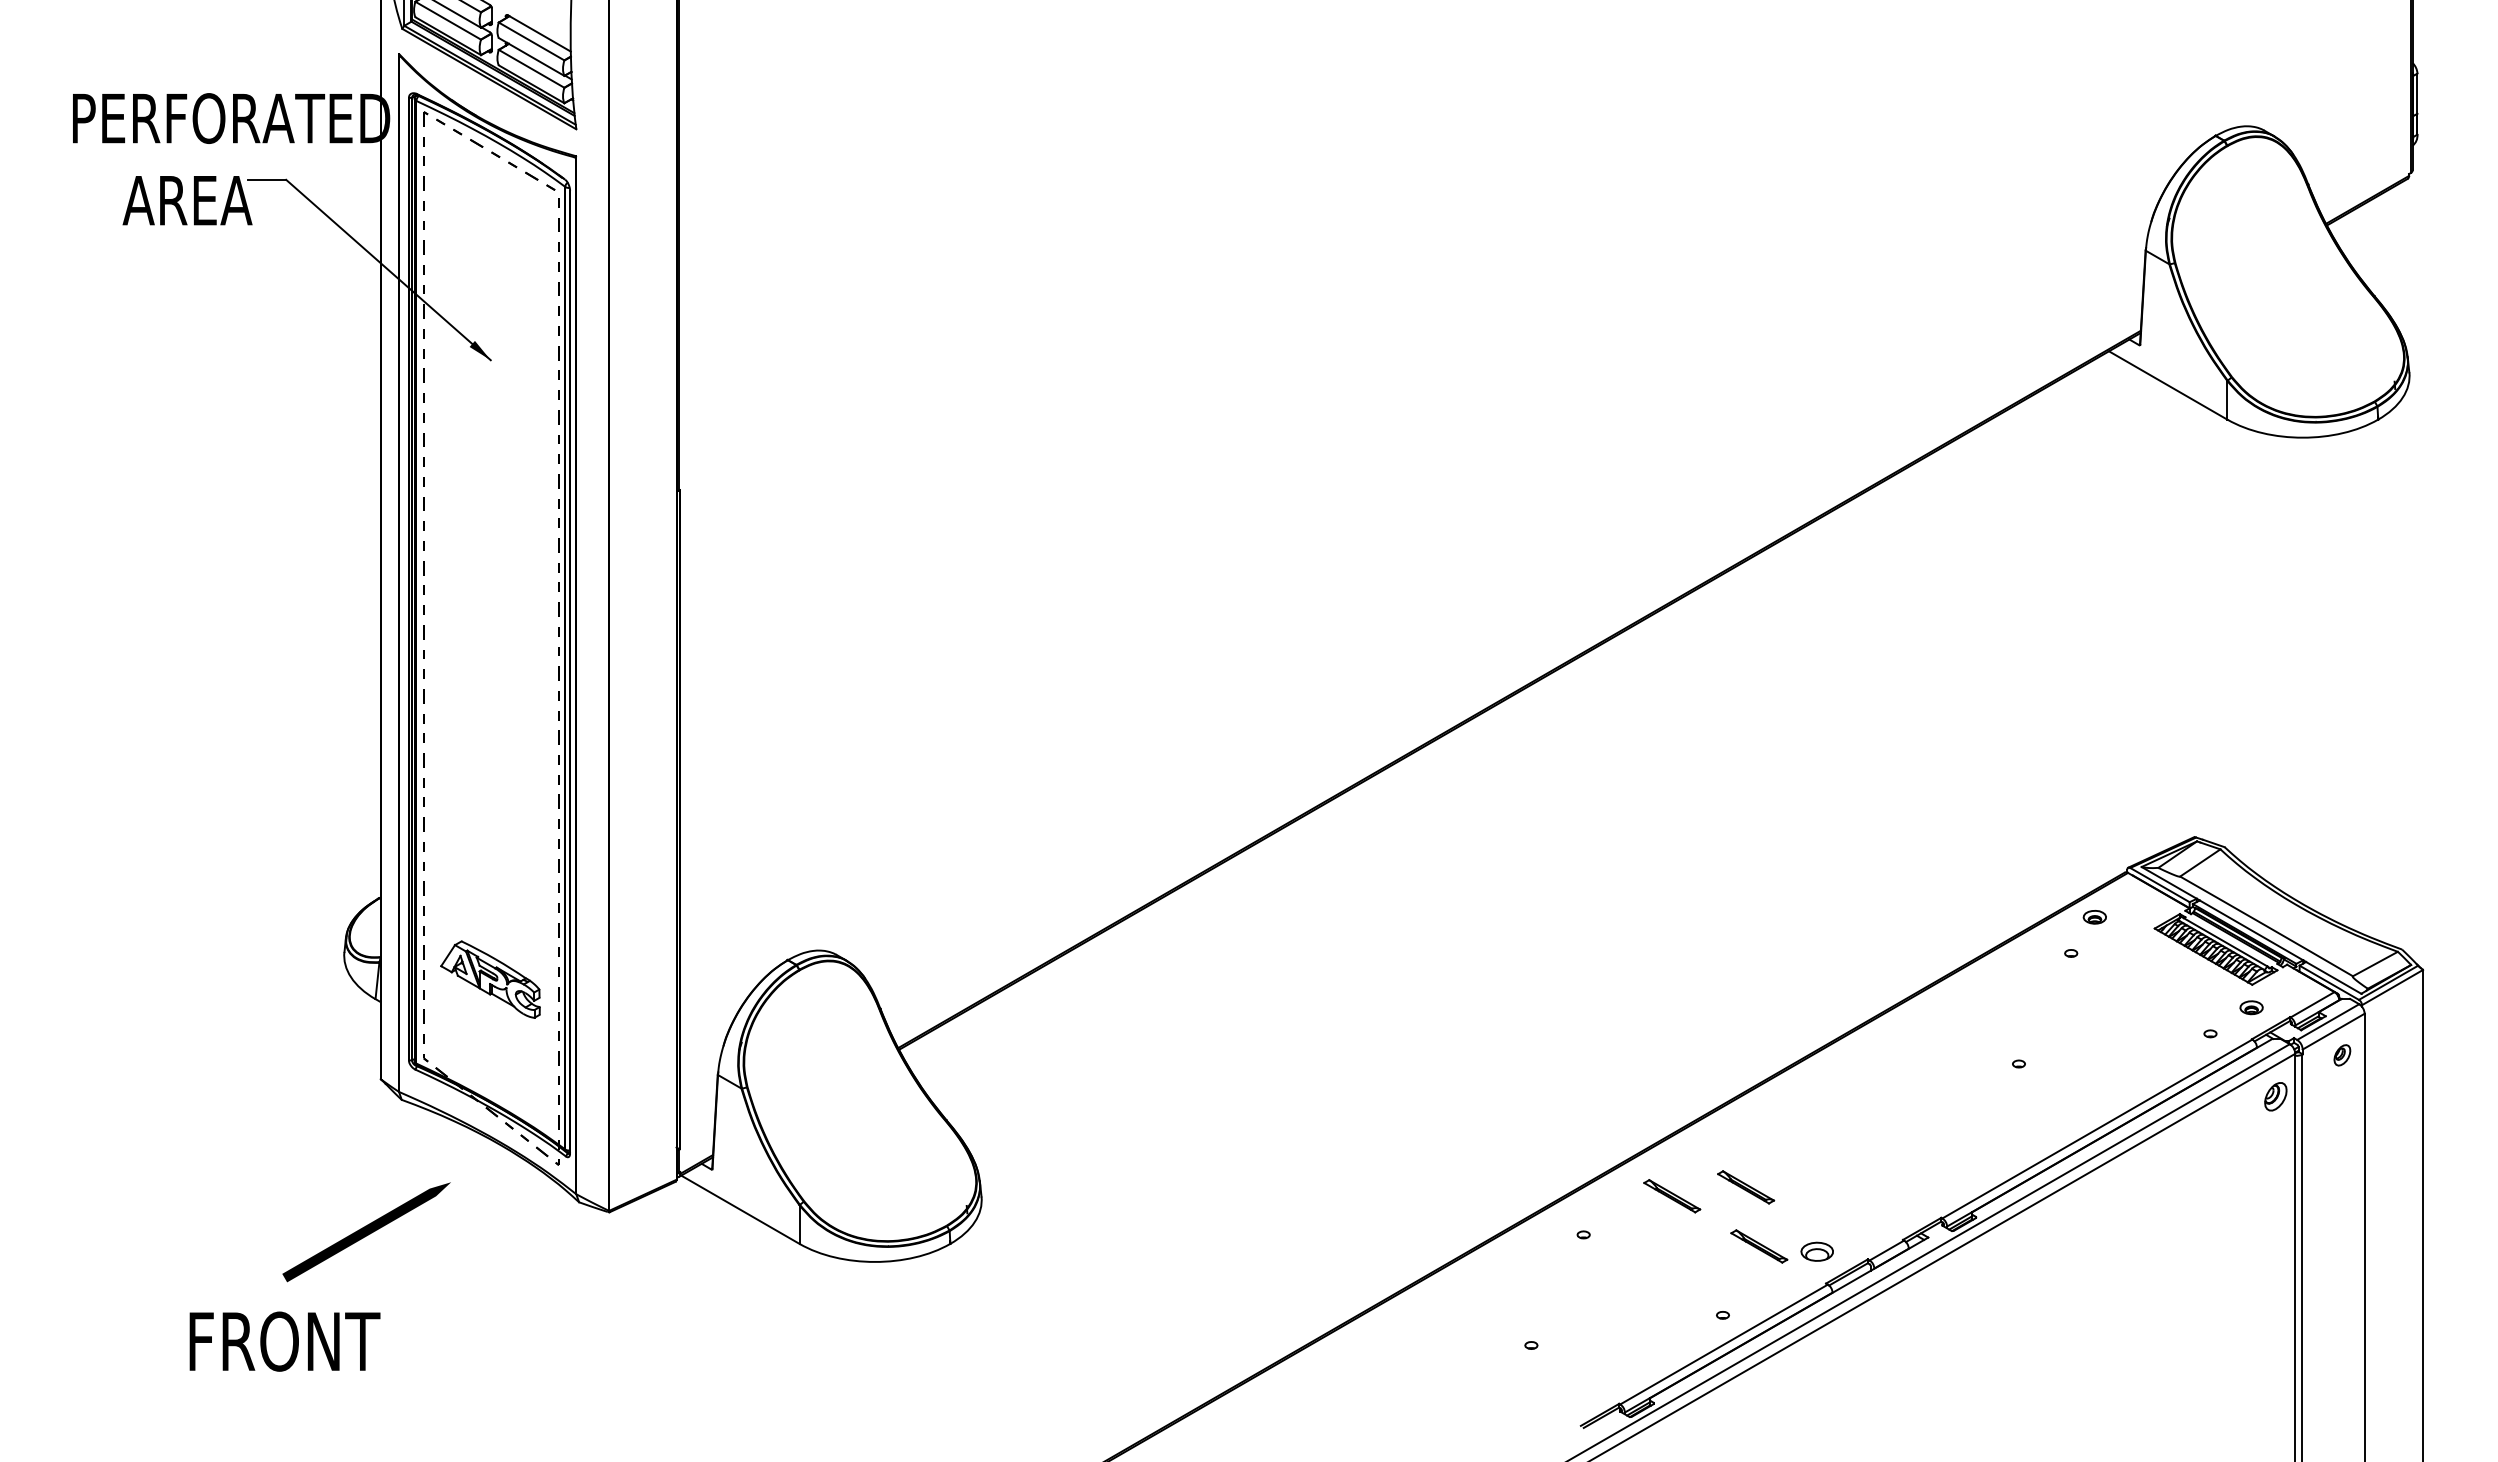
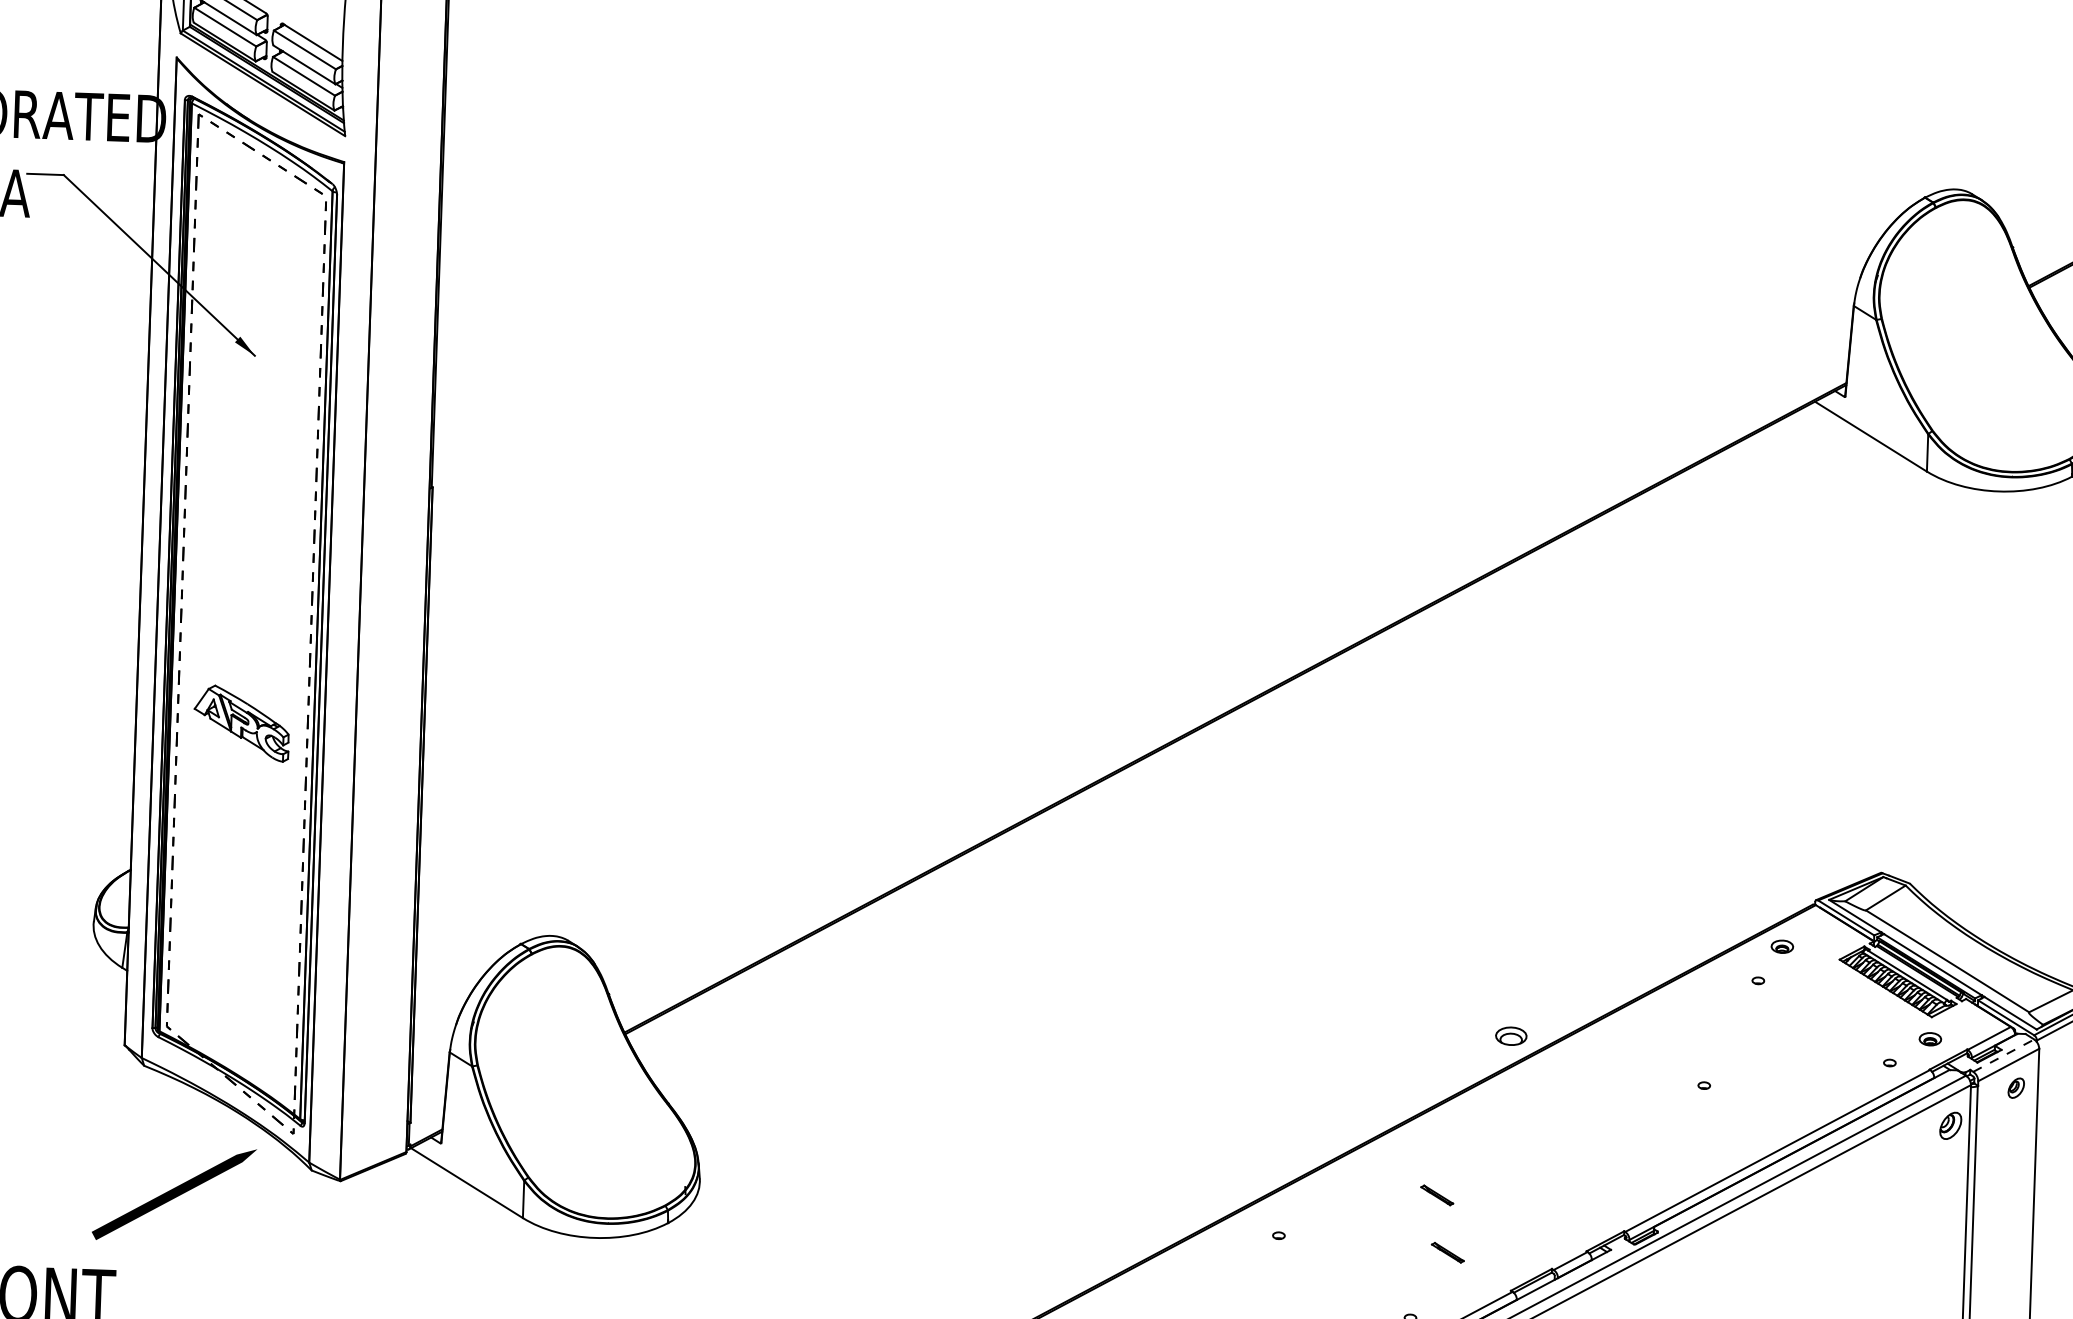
part: (490, 979) -> (241, 723), moved
line: (2328, 1022) -> (2004, 1056), solid -> dashed
part: (1746, 1187) -> (1437, 1195), size x0.6
part: (1672, 1196) -> (1365, 1201), removed
line: (366, 1232) -> (174, 1194), moved
part: (1759, 1246) -> (1448, 1252), size x0.6
part: (1816, 1251) -> (1510, 1035), moved

